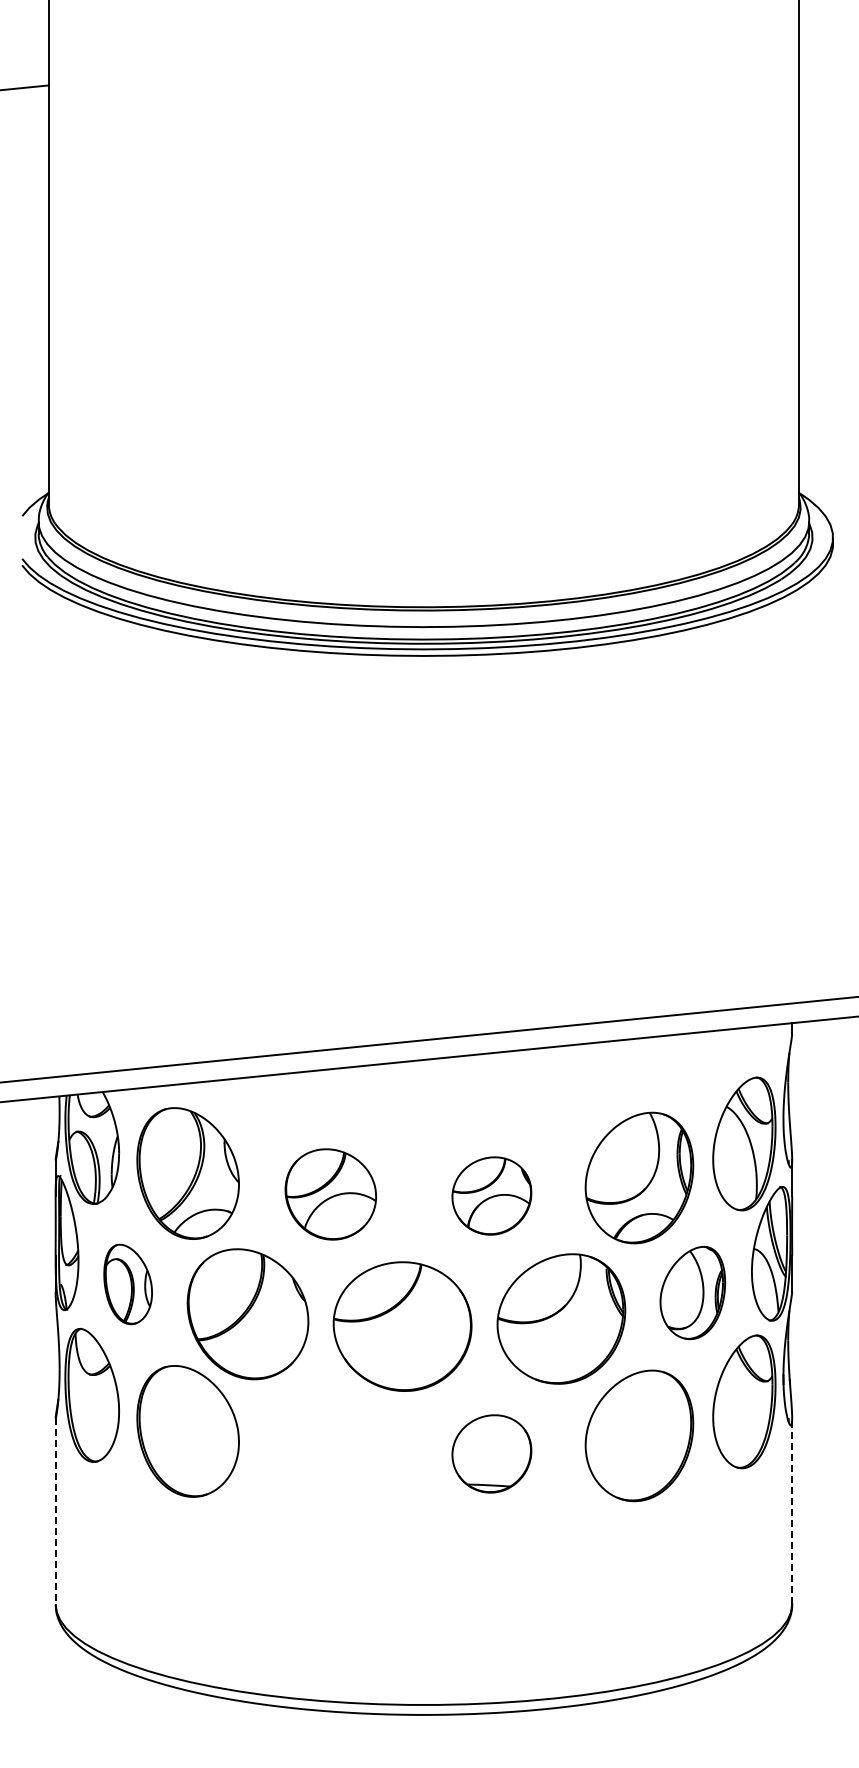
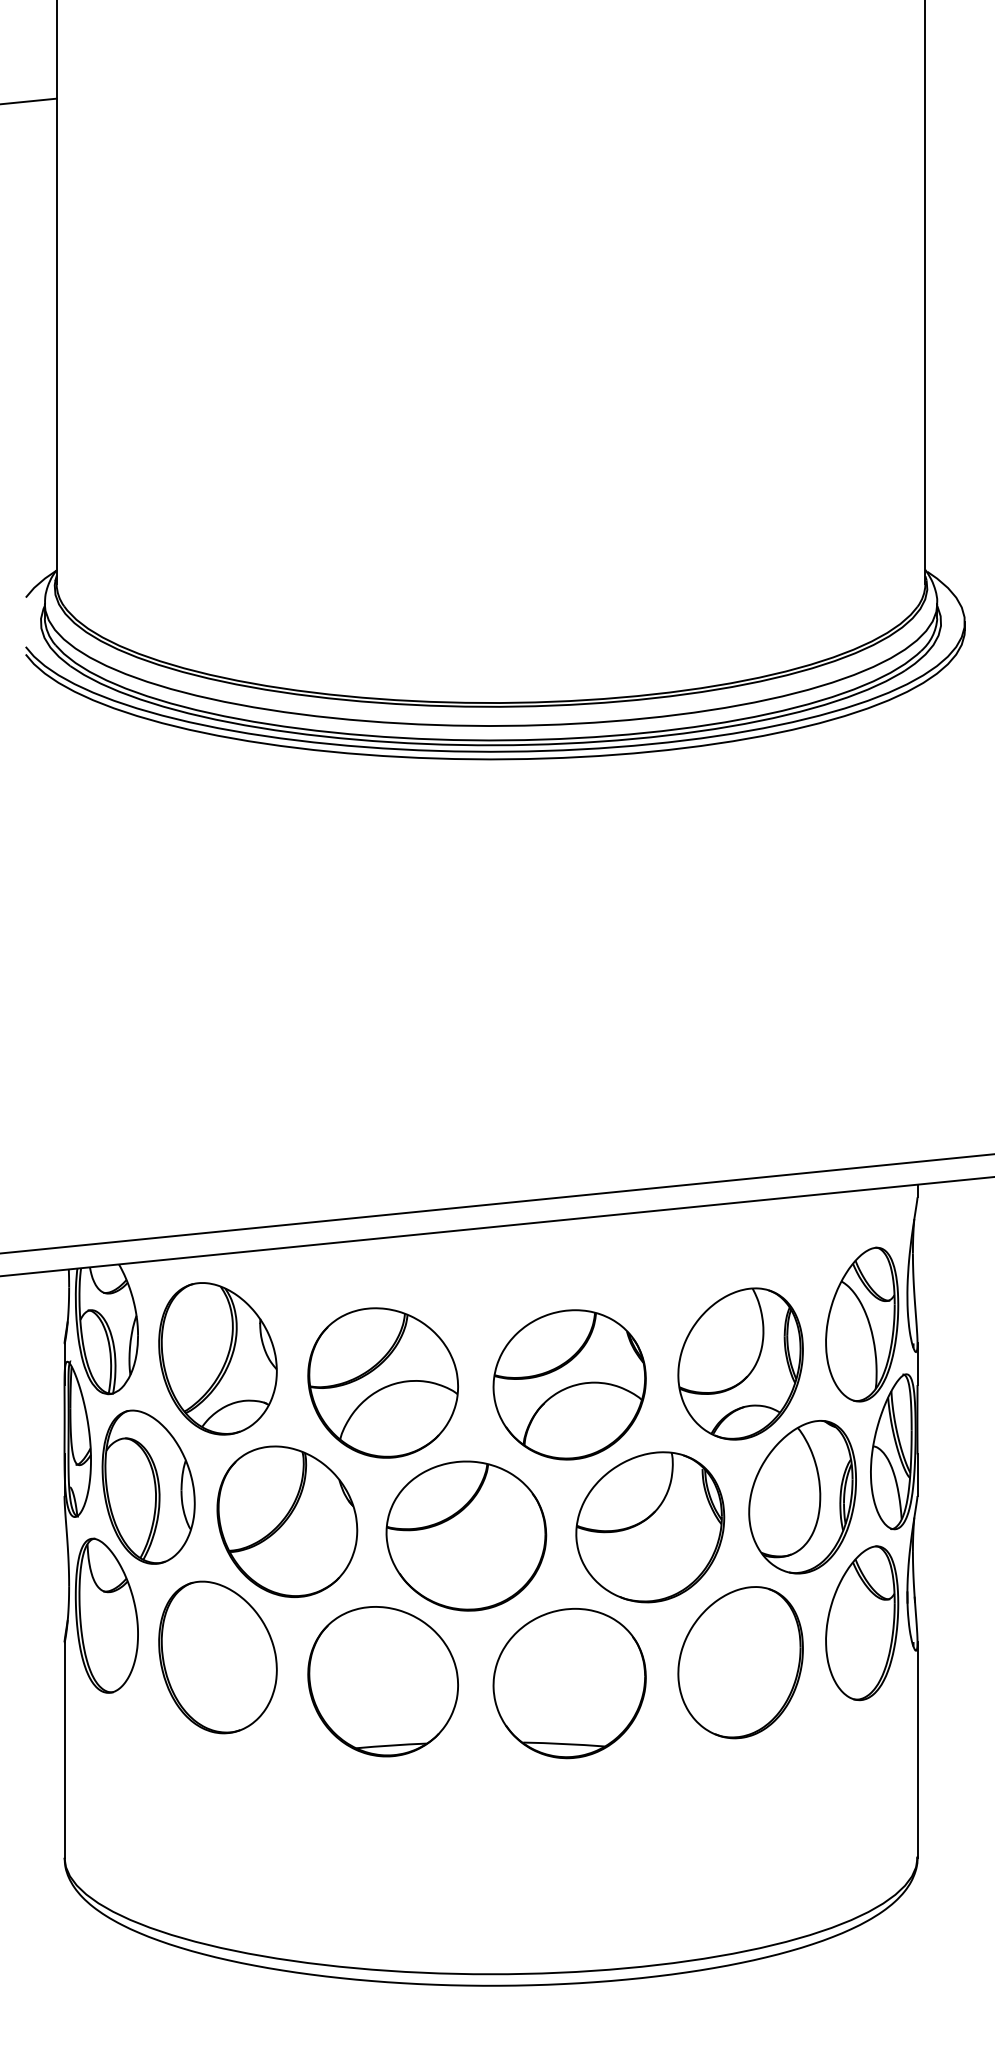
part: (330, 1194) -> (382, 1383), size x1.43
part: (491, 1195) -> (569, 1384), size x1.67
part: (127, 1284) -> (147, 1487), size x1.67
part: (692, 1292) -> (802, 1496), size x1.43
part: (330, 1451) -> (382, 1680), added
part: (491, 1453) -> (569, 1683), size x1.67
line: (792, 1510) -> (917, 1749), dashed -> solid
line: (55, 1511) -> (64, 1750), dashed -> solid

